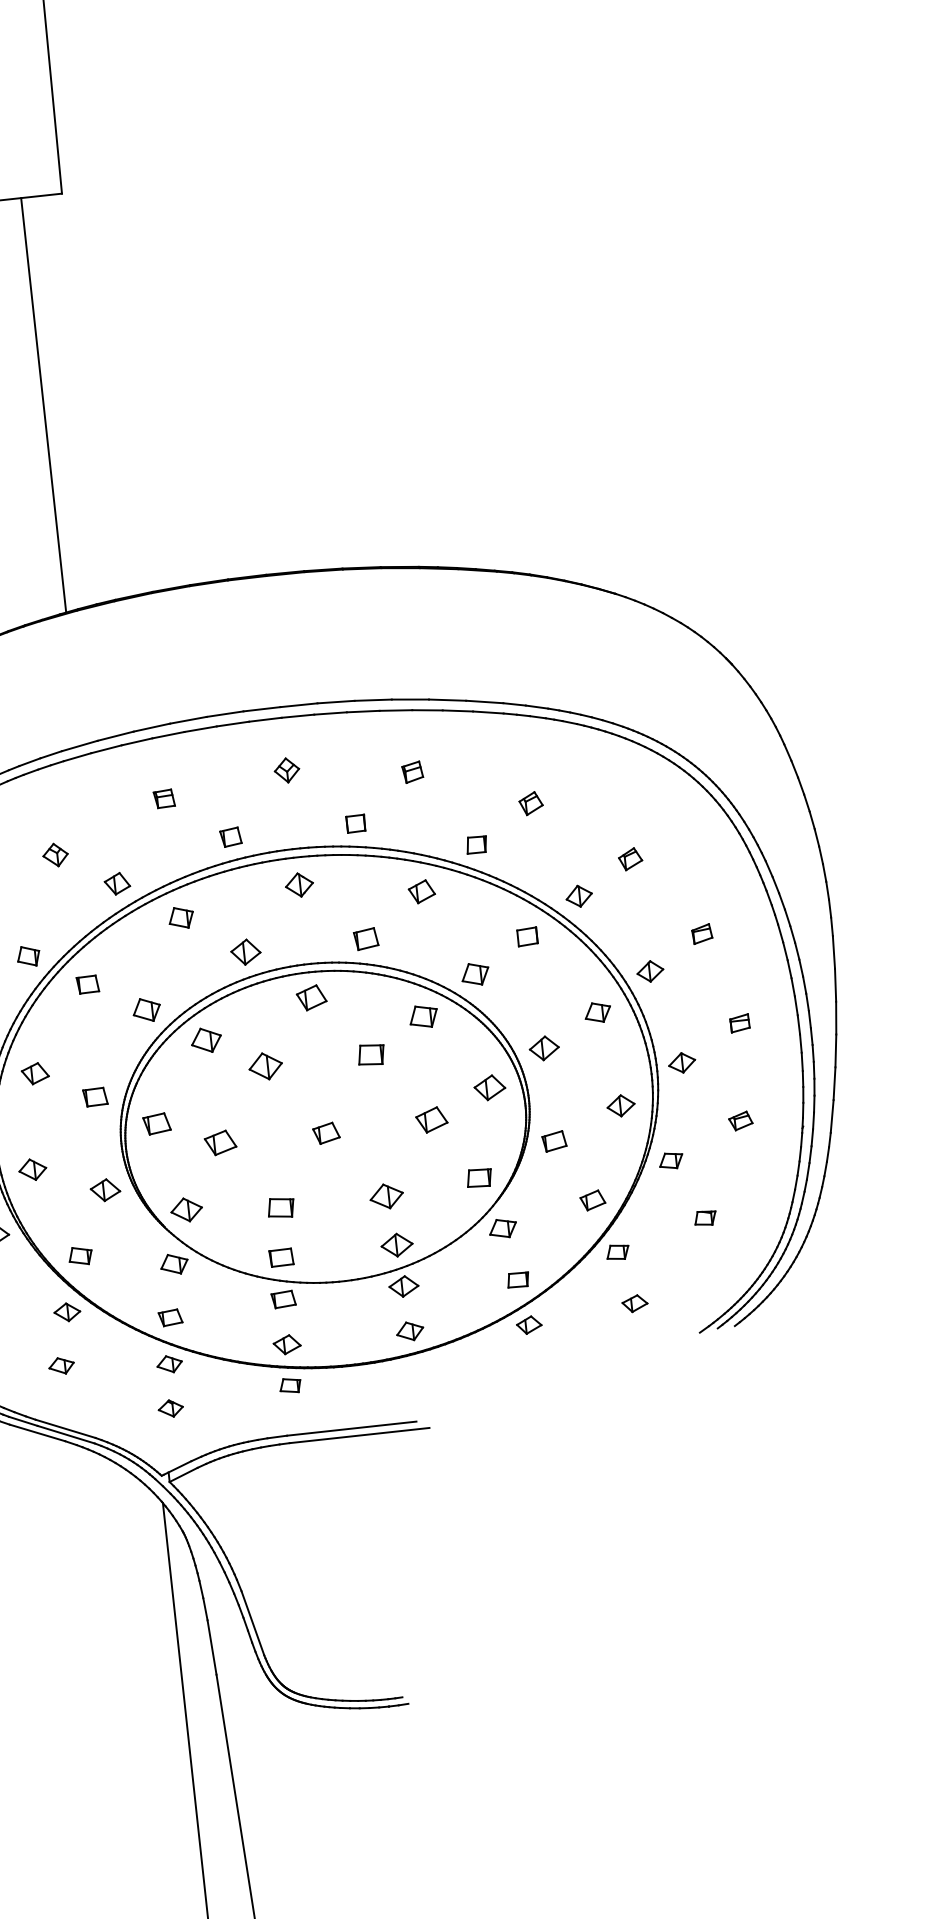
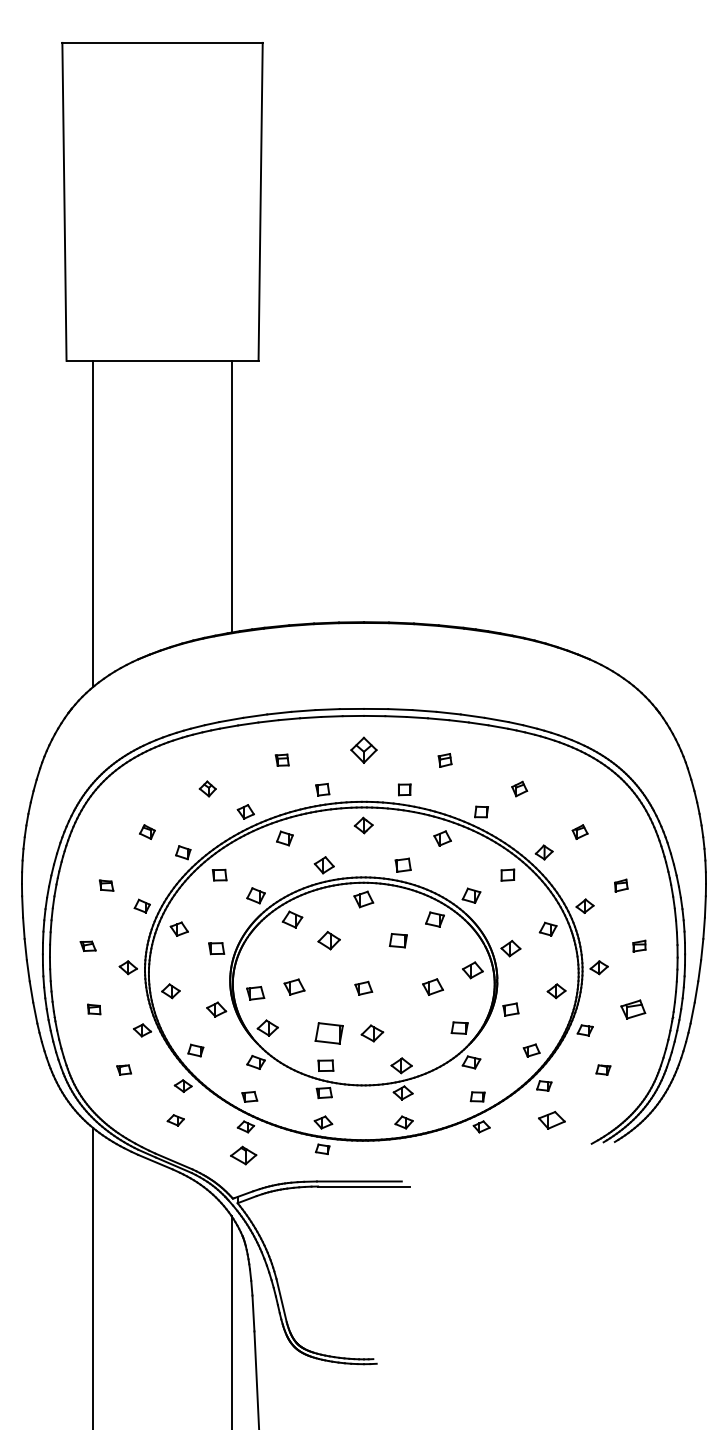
part: (286, 770) -> (363, 750), size x1.6
part: (739, 1121) -> (632, 1009), size x1.6
part: (156, 1124) -> (255, 993), moved
part: (386, 1196) -> (372, 1033), moved
part: (280, 1208) -> (328, 1033), size x1.6
part: (634, 1303) -> (551, 1120), size x1.6
part: (170, 1408) -> (243, 1155), size x1.6

